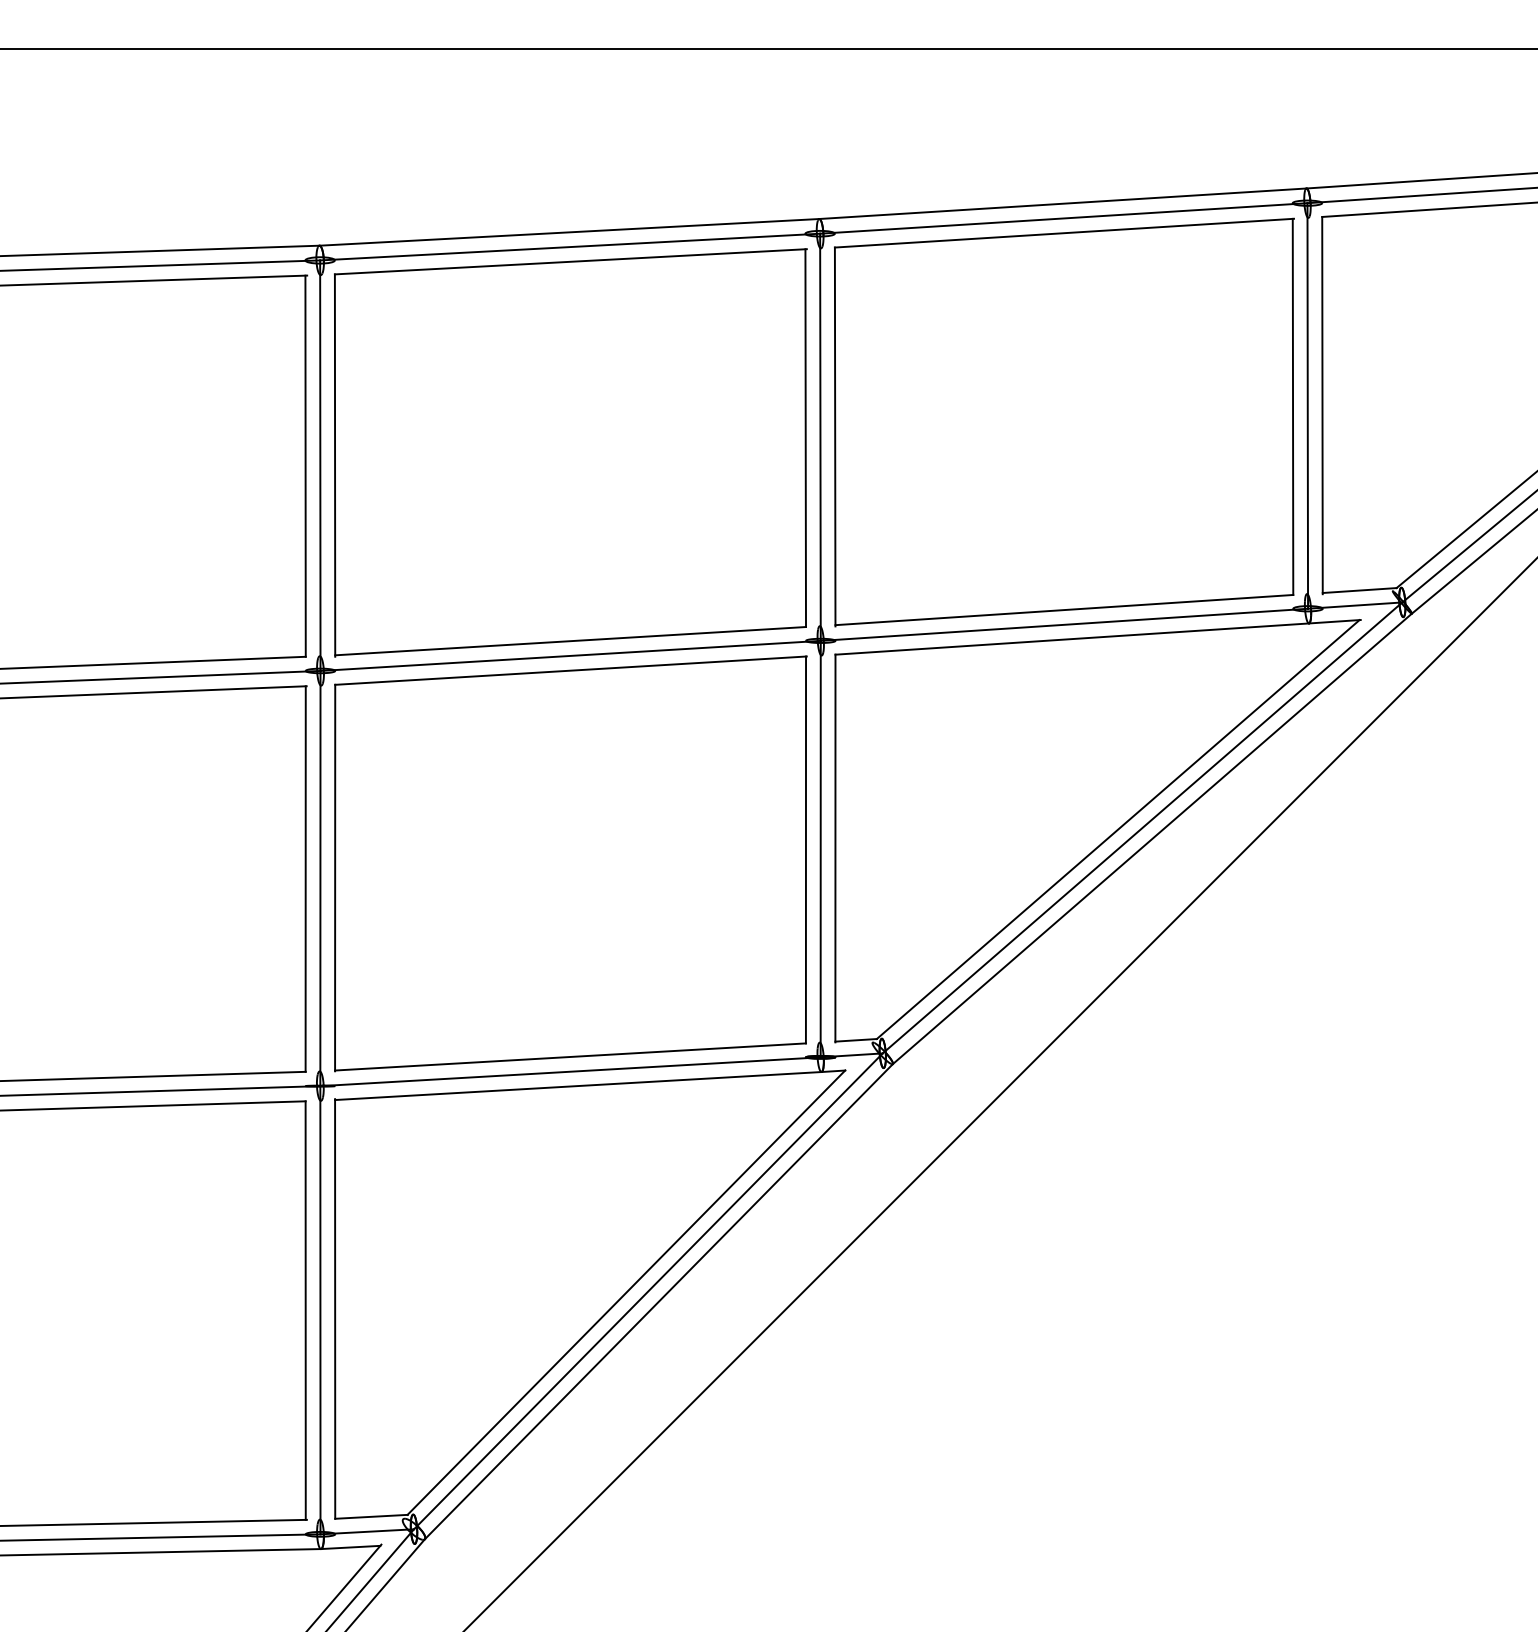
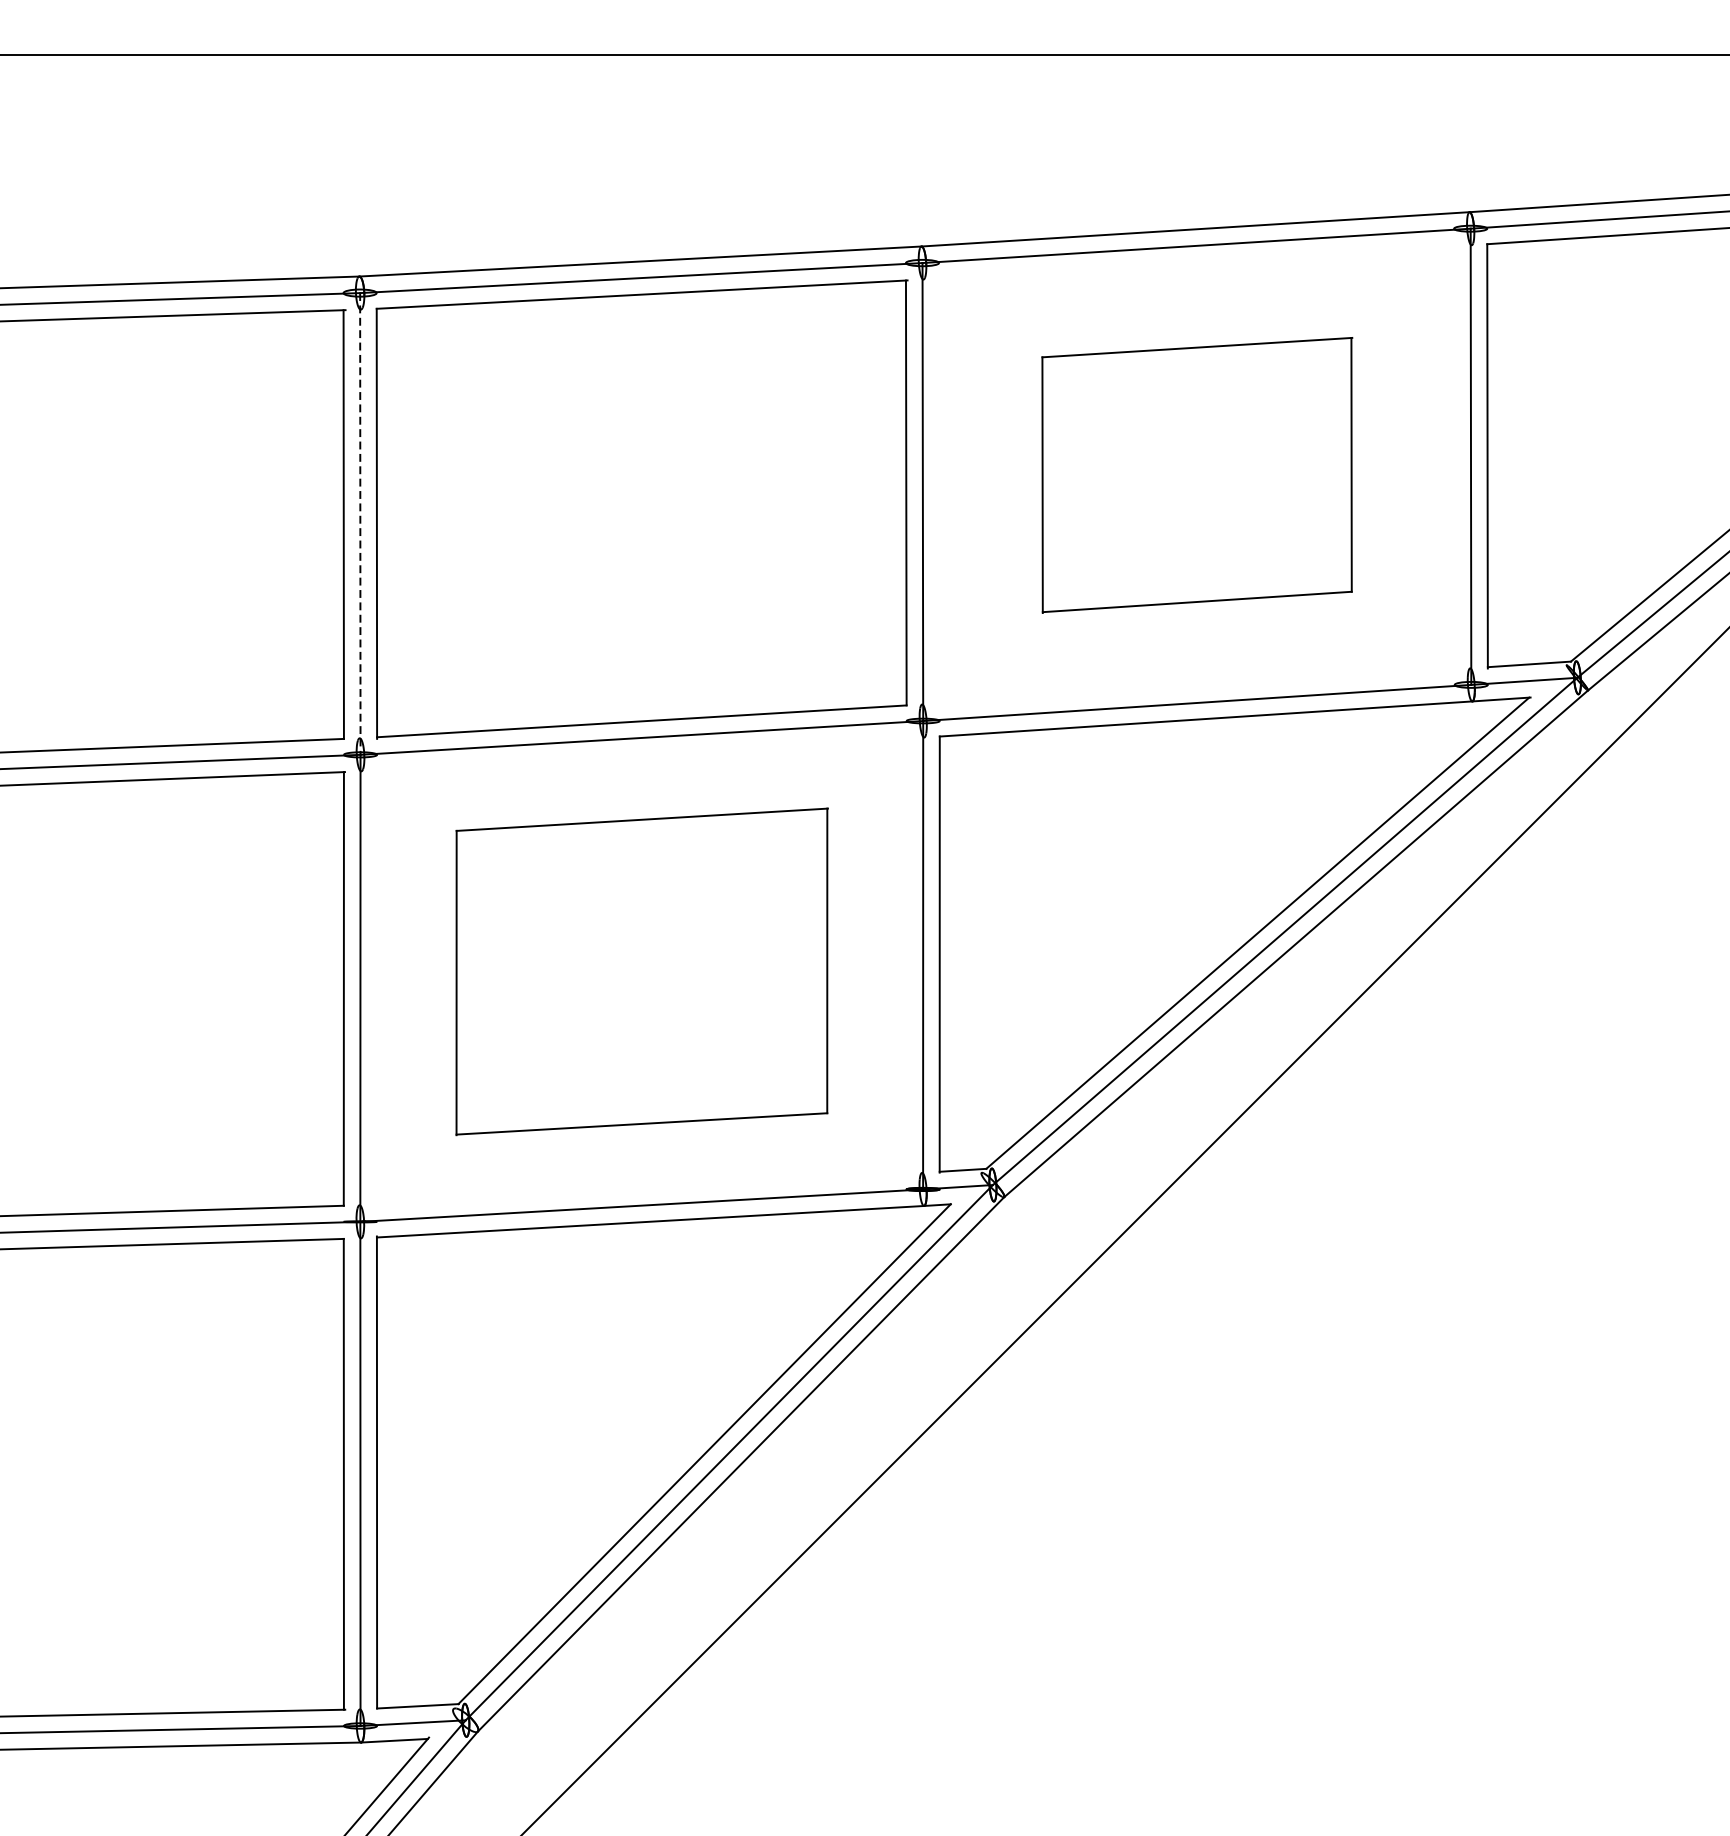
part: (1064, 422) -> (1197, 475), size x0.6
line: (320, 466) -> (360, 524), solid -> dashed
part: (570, 863) -> (641, 971), size x0.7

